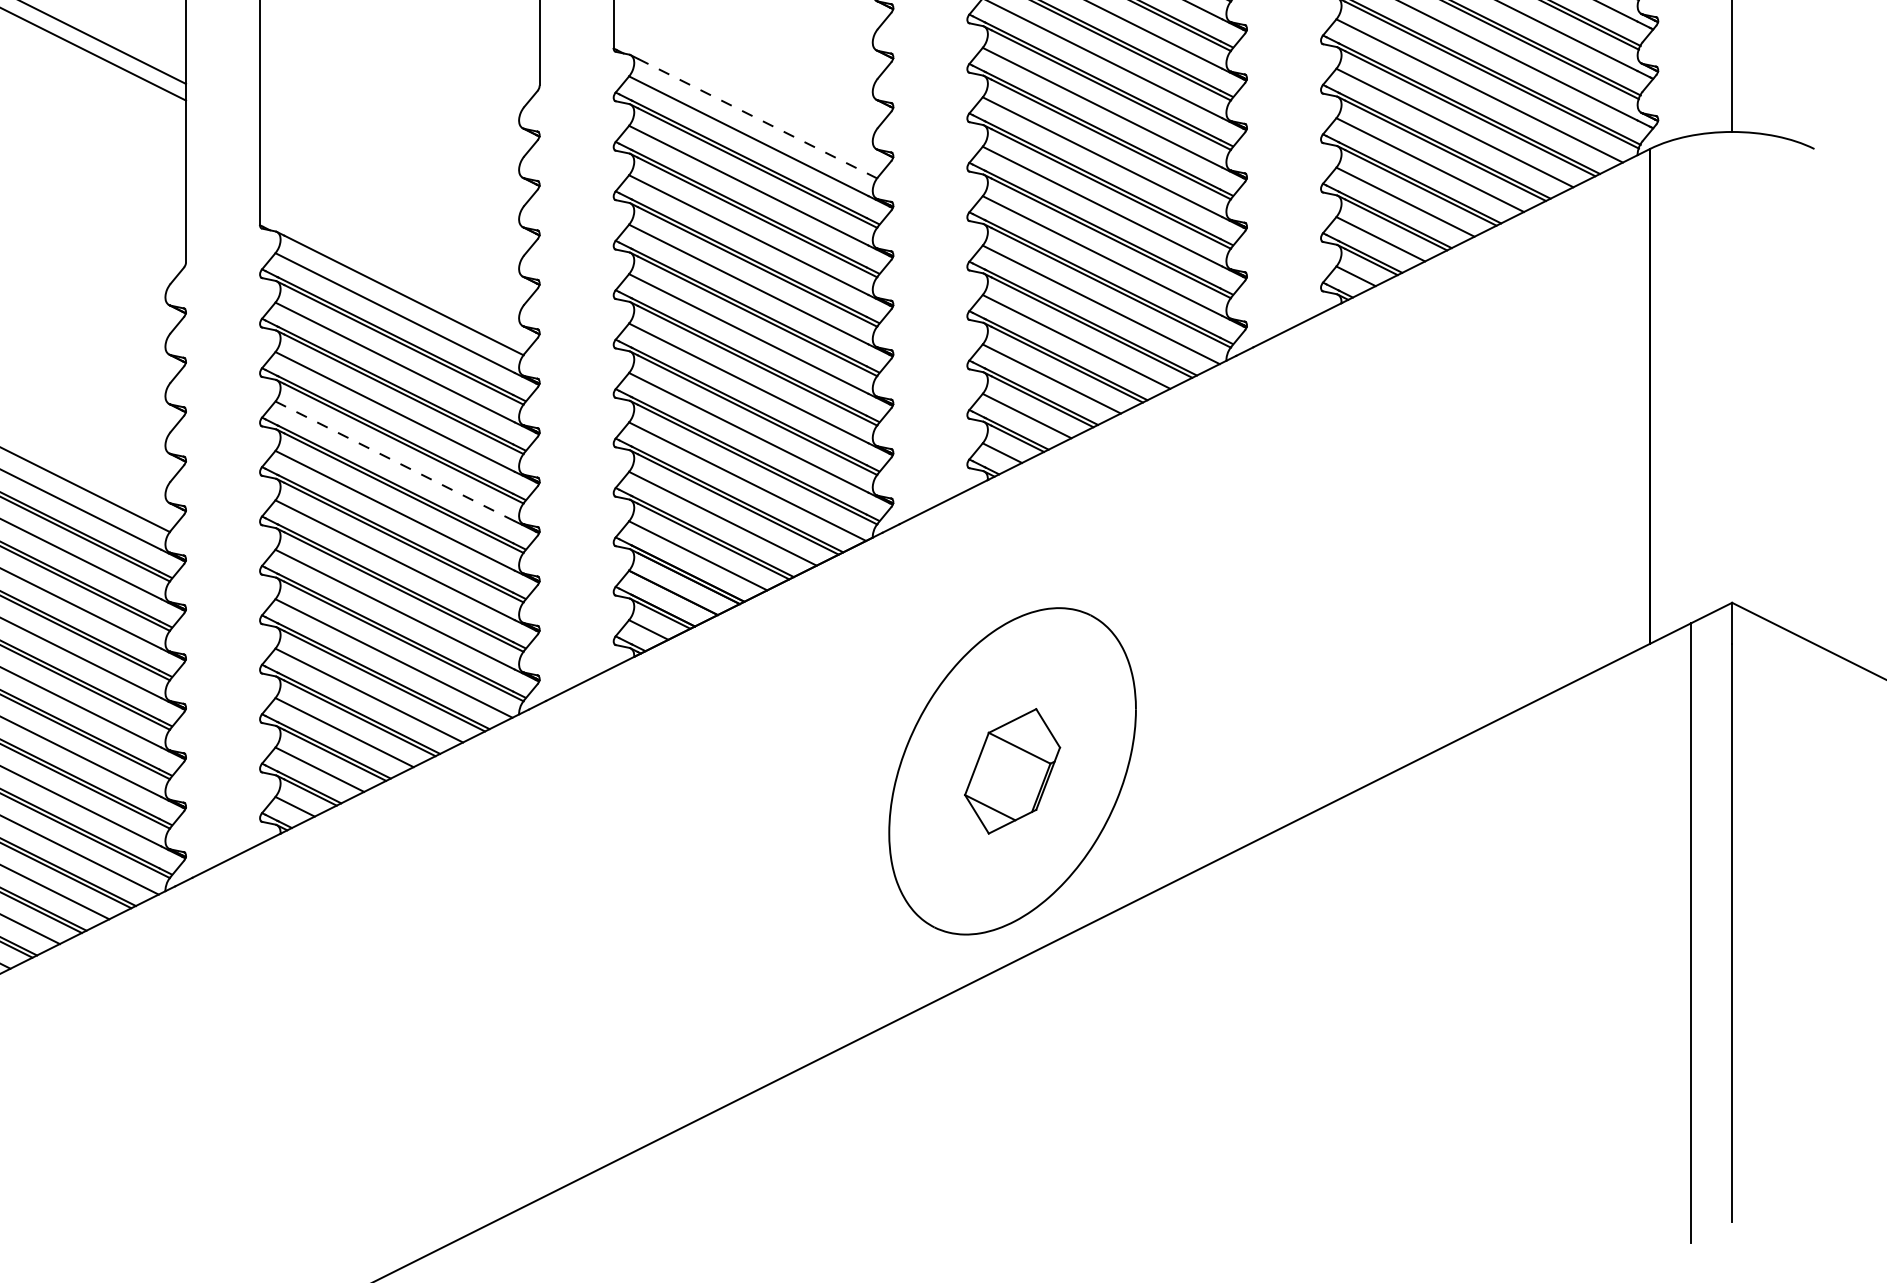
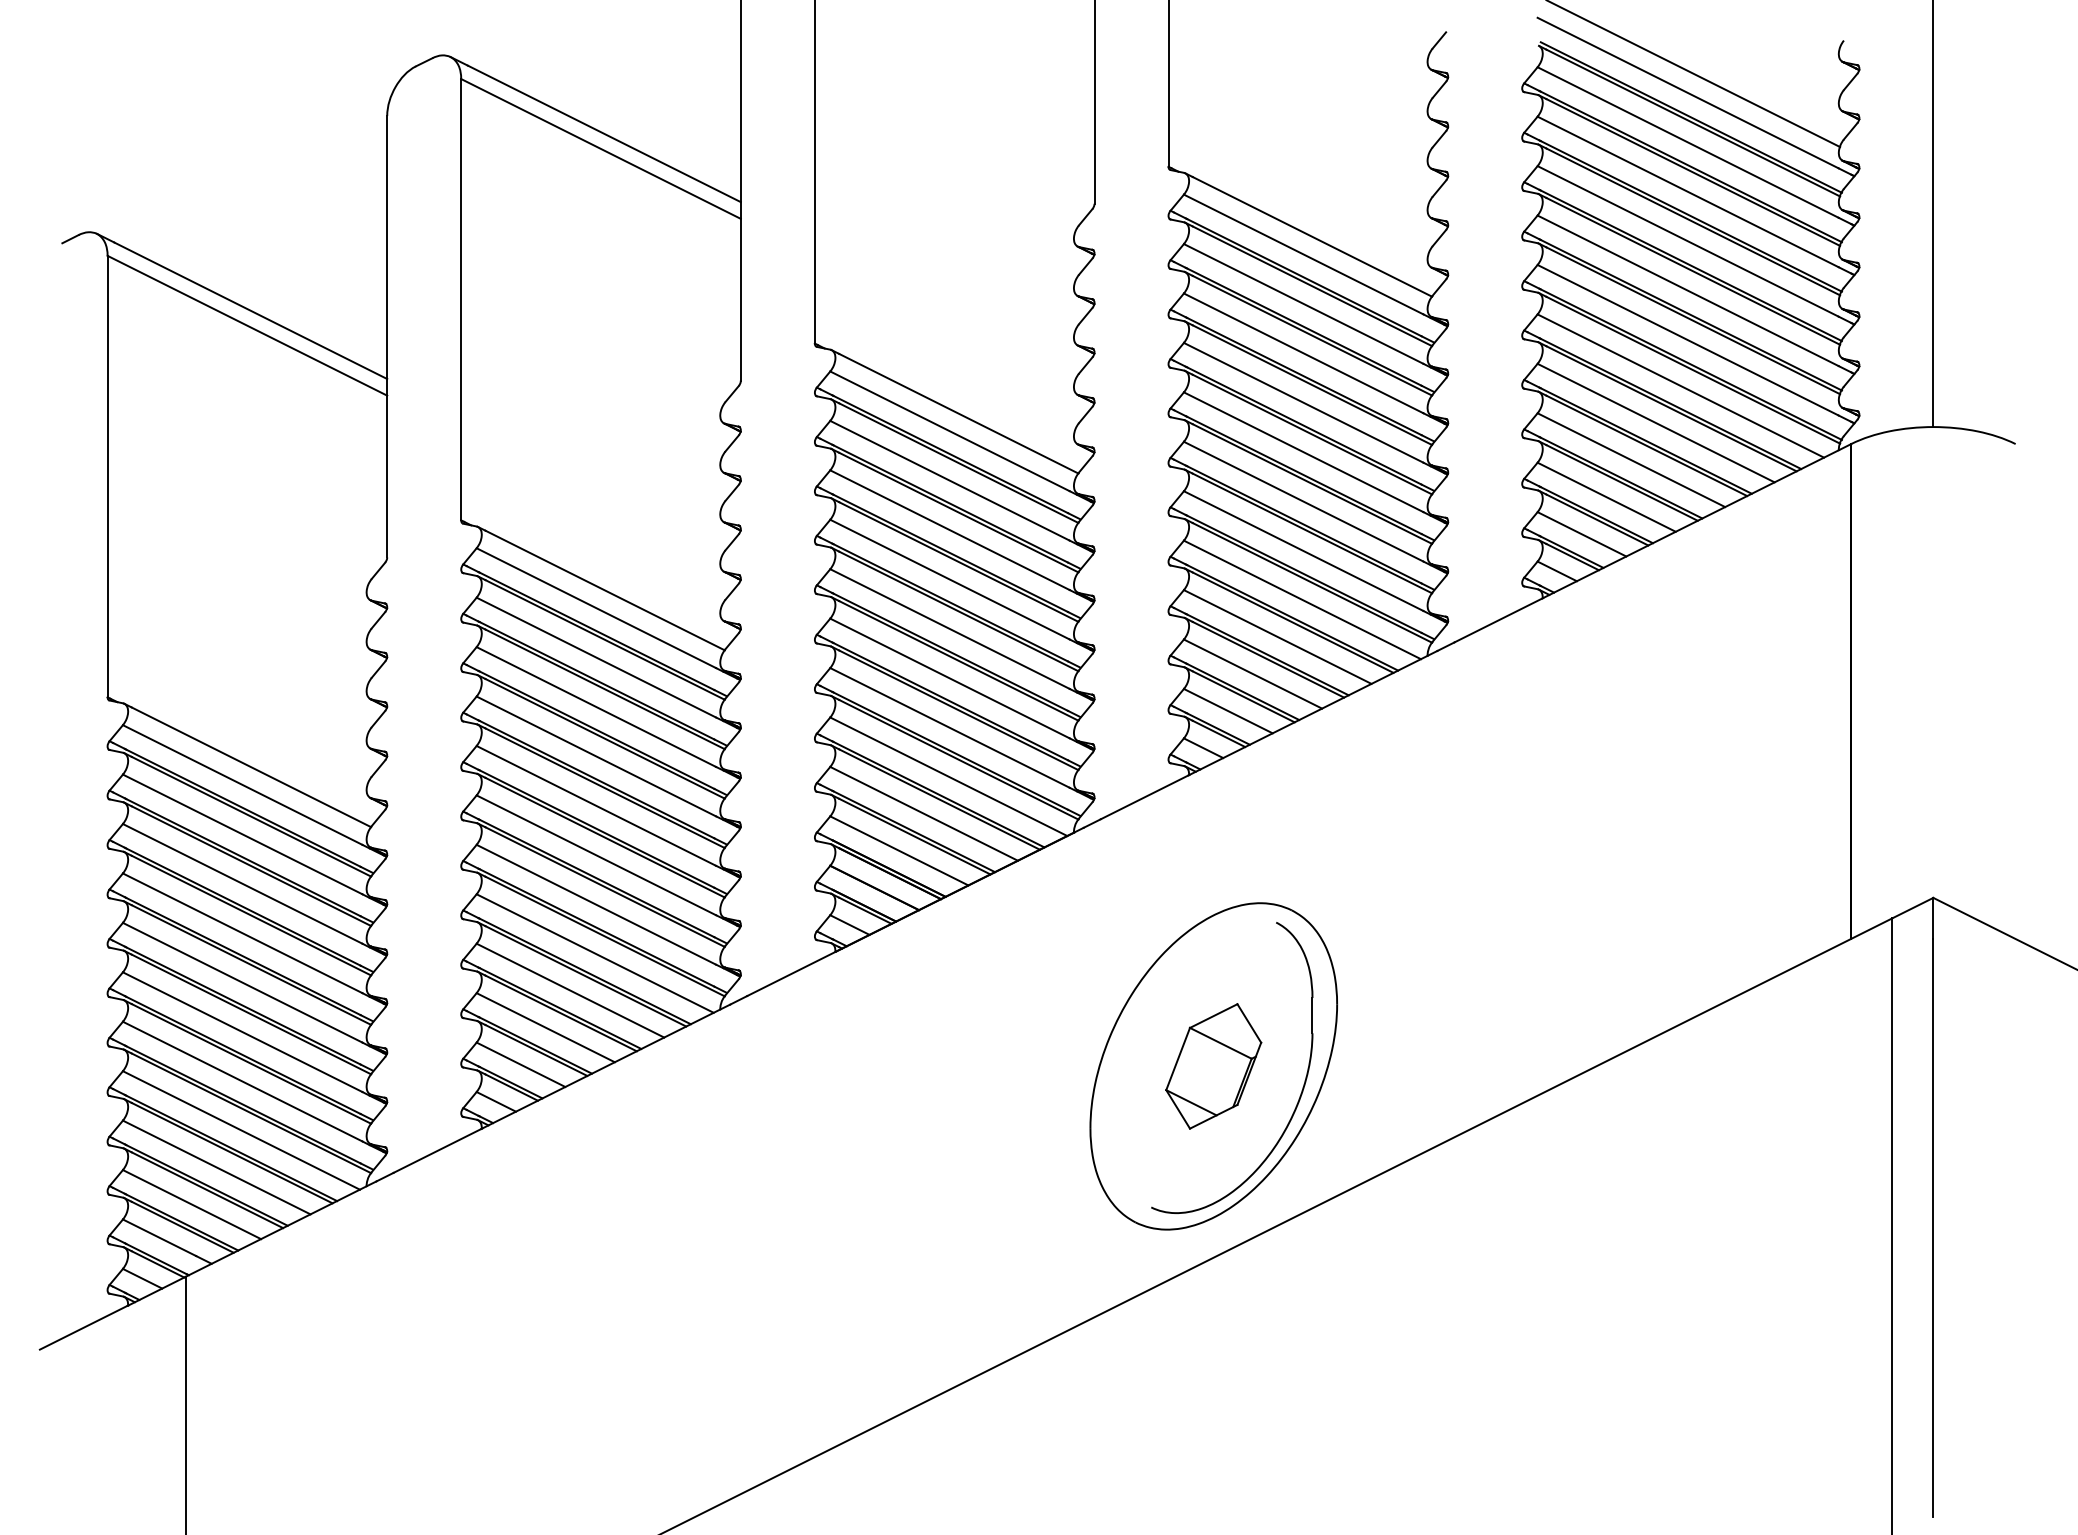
line: (757, 118) -> (958, 413), dashed -> solid
line: (395, 461) -> (596, 756), dashed -> solid
part: (1100, 795) -> (1301, 1090), added

